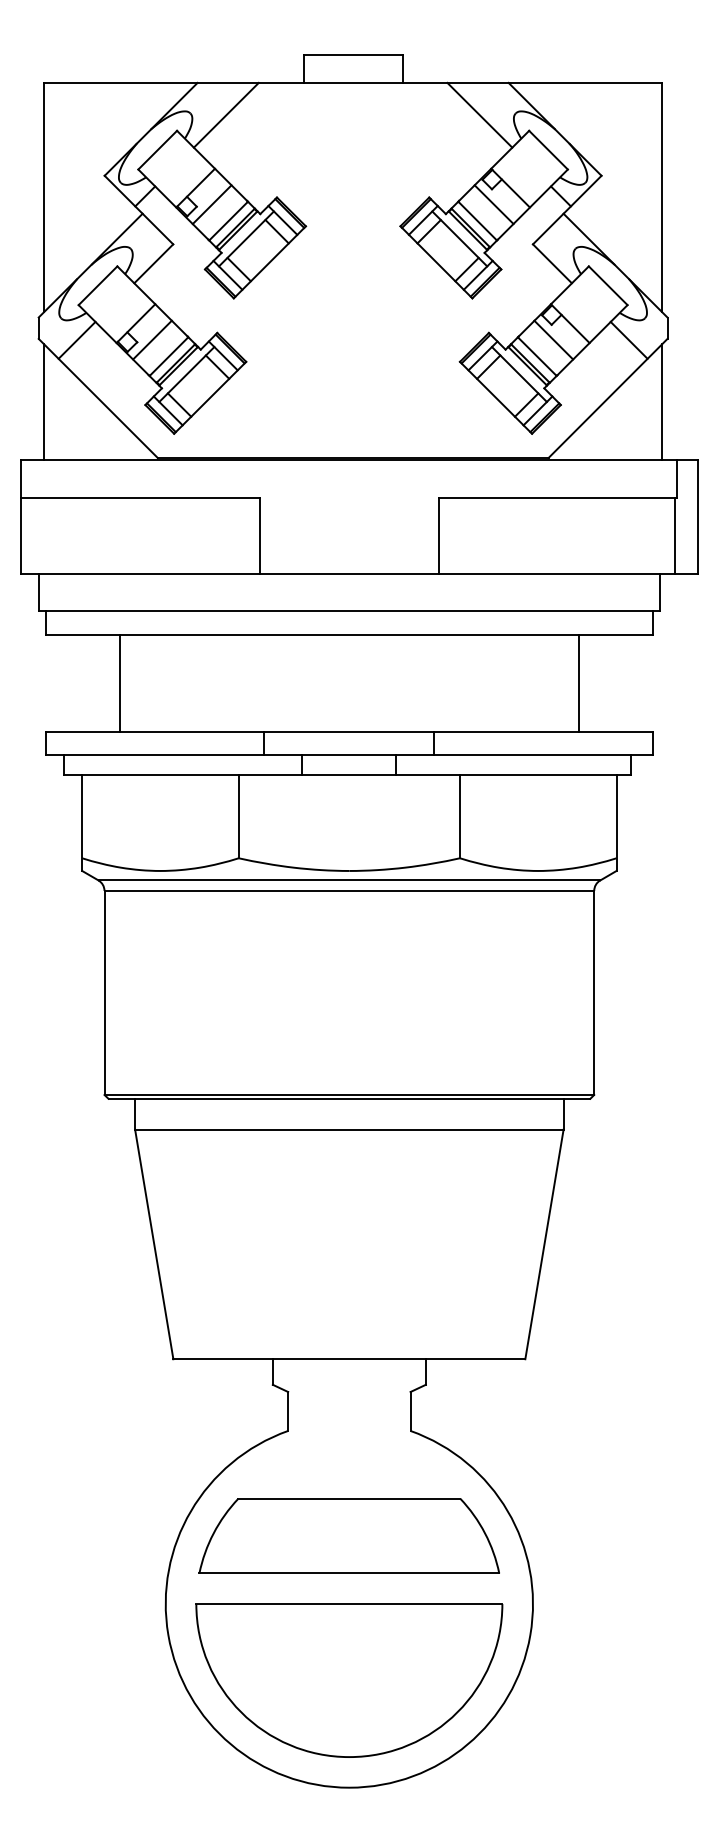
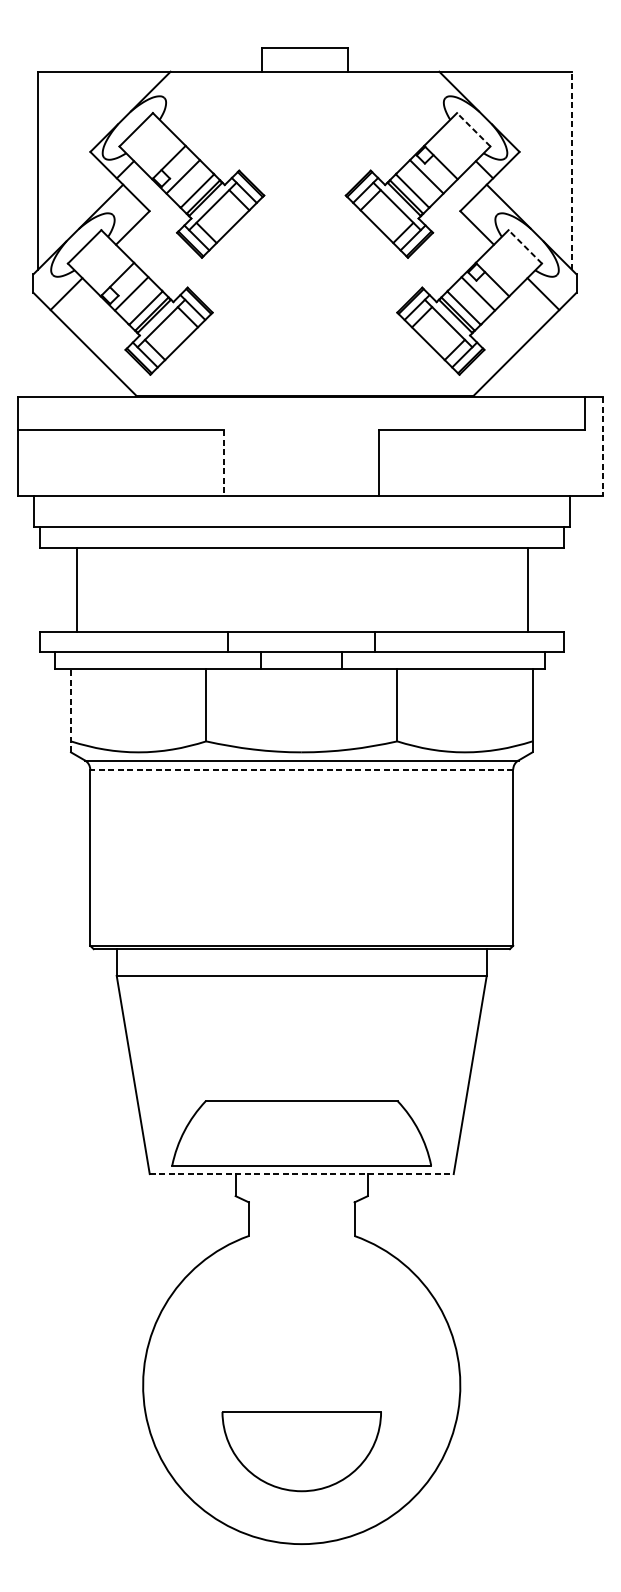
line: (225, 114) -> (194, 98), removed
line: (479, 114) -> (414, 98), removed
line: (548, 149) -> (473, 129), solid -> dashed
line: (662, 197) -> (572, 170), solid -> dashed
line: (607, 285) -> (524, 246), solid -> dashed
line: (44, 401) -> (38, 346), removed
line: (662, 401) -> (572, 346), removed
line: (697, 516) -> (602, 446), solid -> dashed
line: (259, 535) -> (224, 462), solid -> dashed
line: (674, 535) -> (582, 462), removed
line: (120, 682) -> (77, 589), moved
line: (578, 682) -> (528, 589), moved
line: (82, 822) -> (71, 710), solid -> dashed
line: (349, 890) -> (301, 769), solid -> dashed
line: (349, 1359) -> (301, 1174), solid -> dashed
part: (348, 1535) -> (300, 1132), moved
part: (349, 1680) -> (301, 1451), size x0.6

